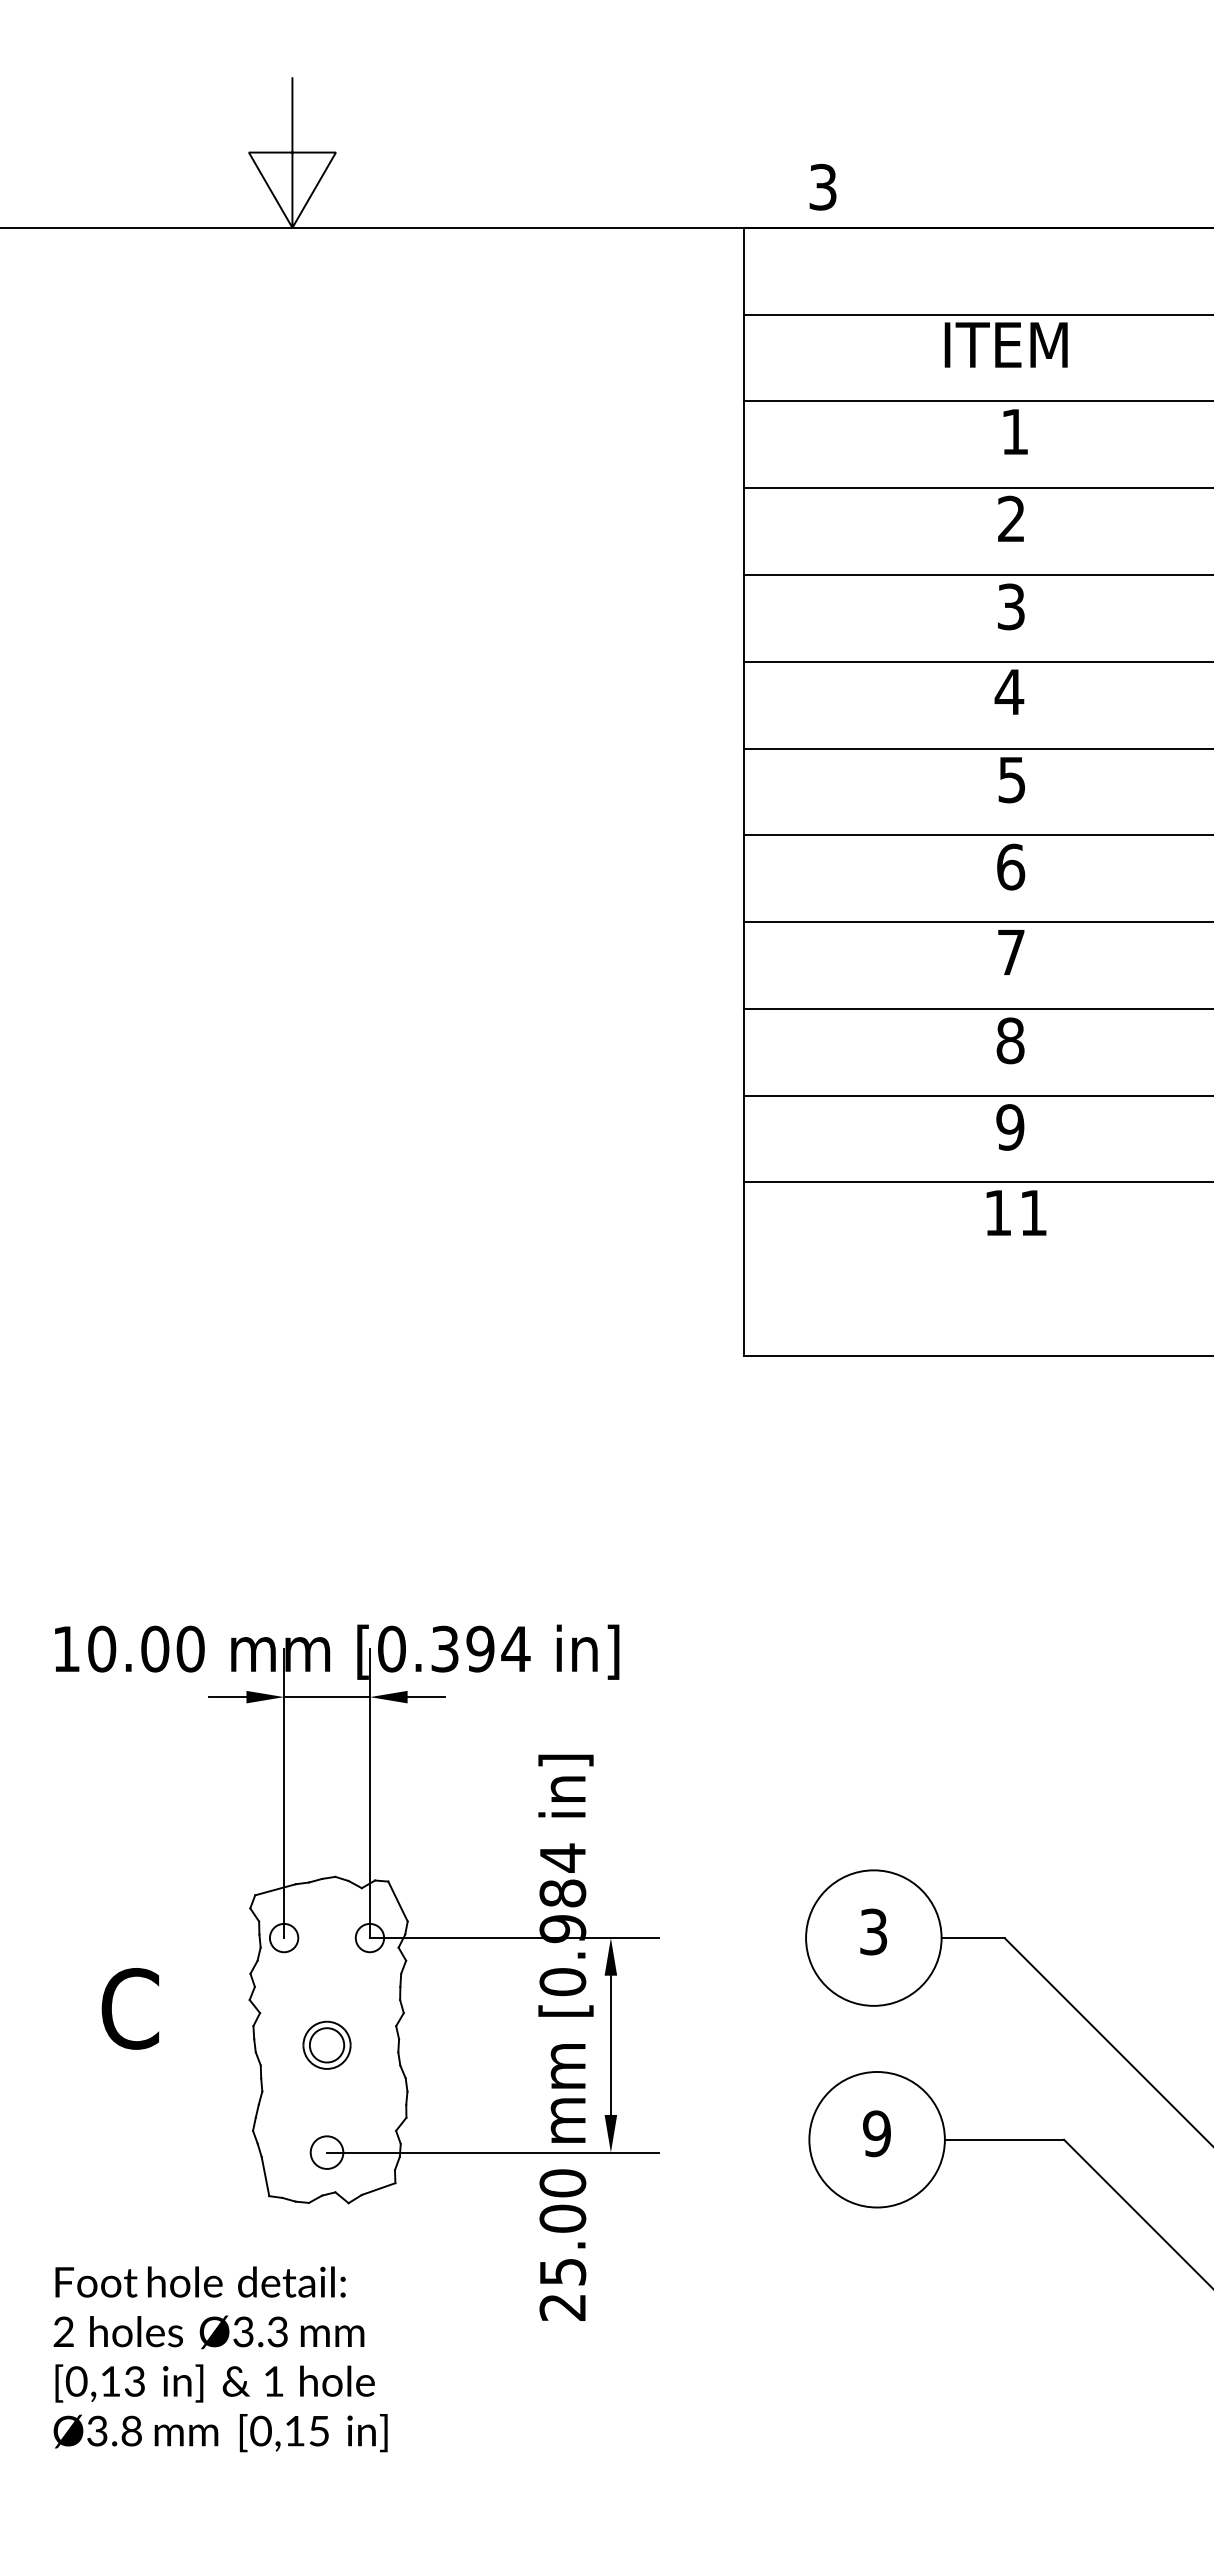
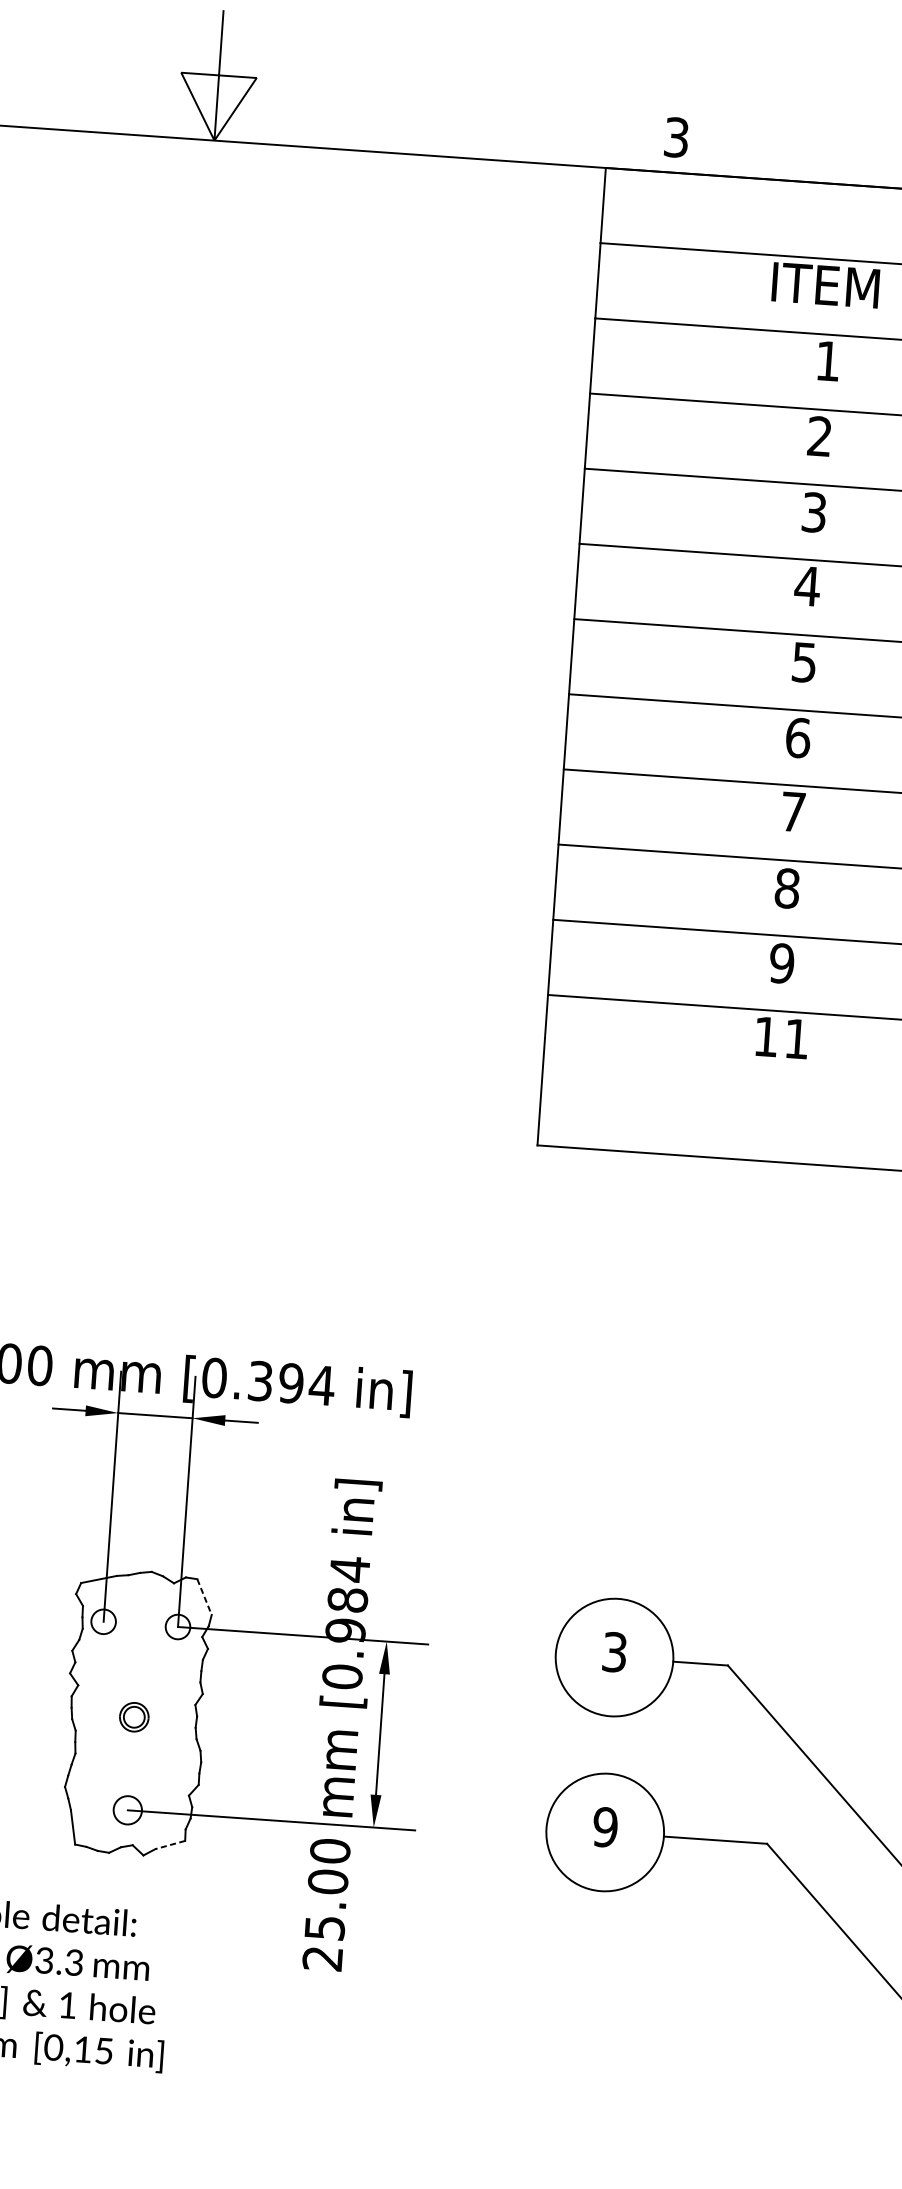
line: (398, 1901) -> (204, 1597), solid -> dashed
part: (326, 2044) -> (133, 1716), size x0.7
line: (378, 2189) -> (170, 1845), solid -> dashed

